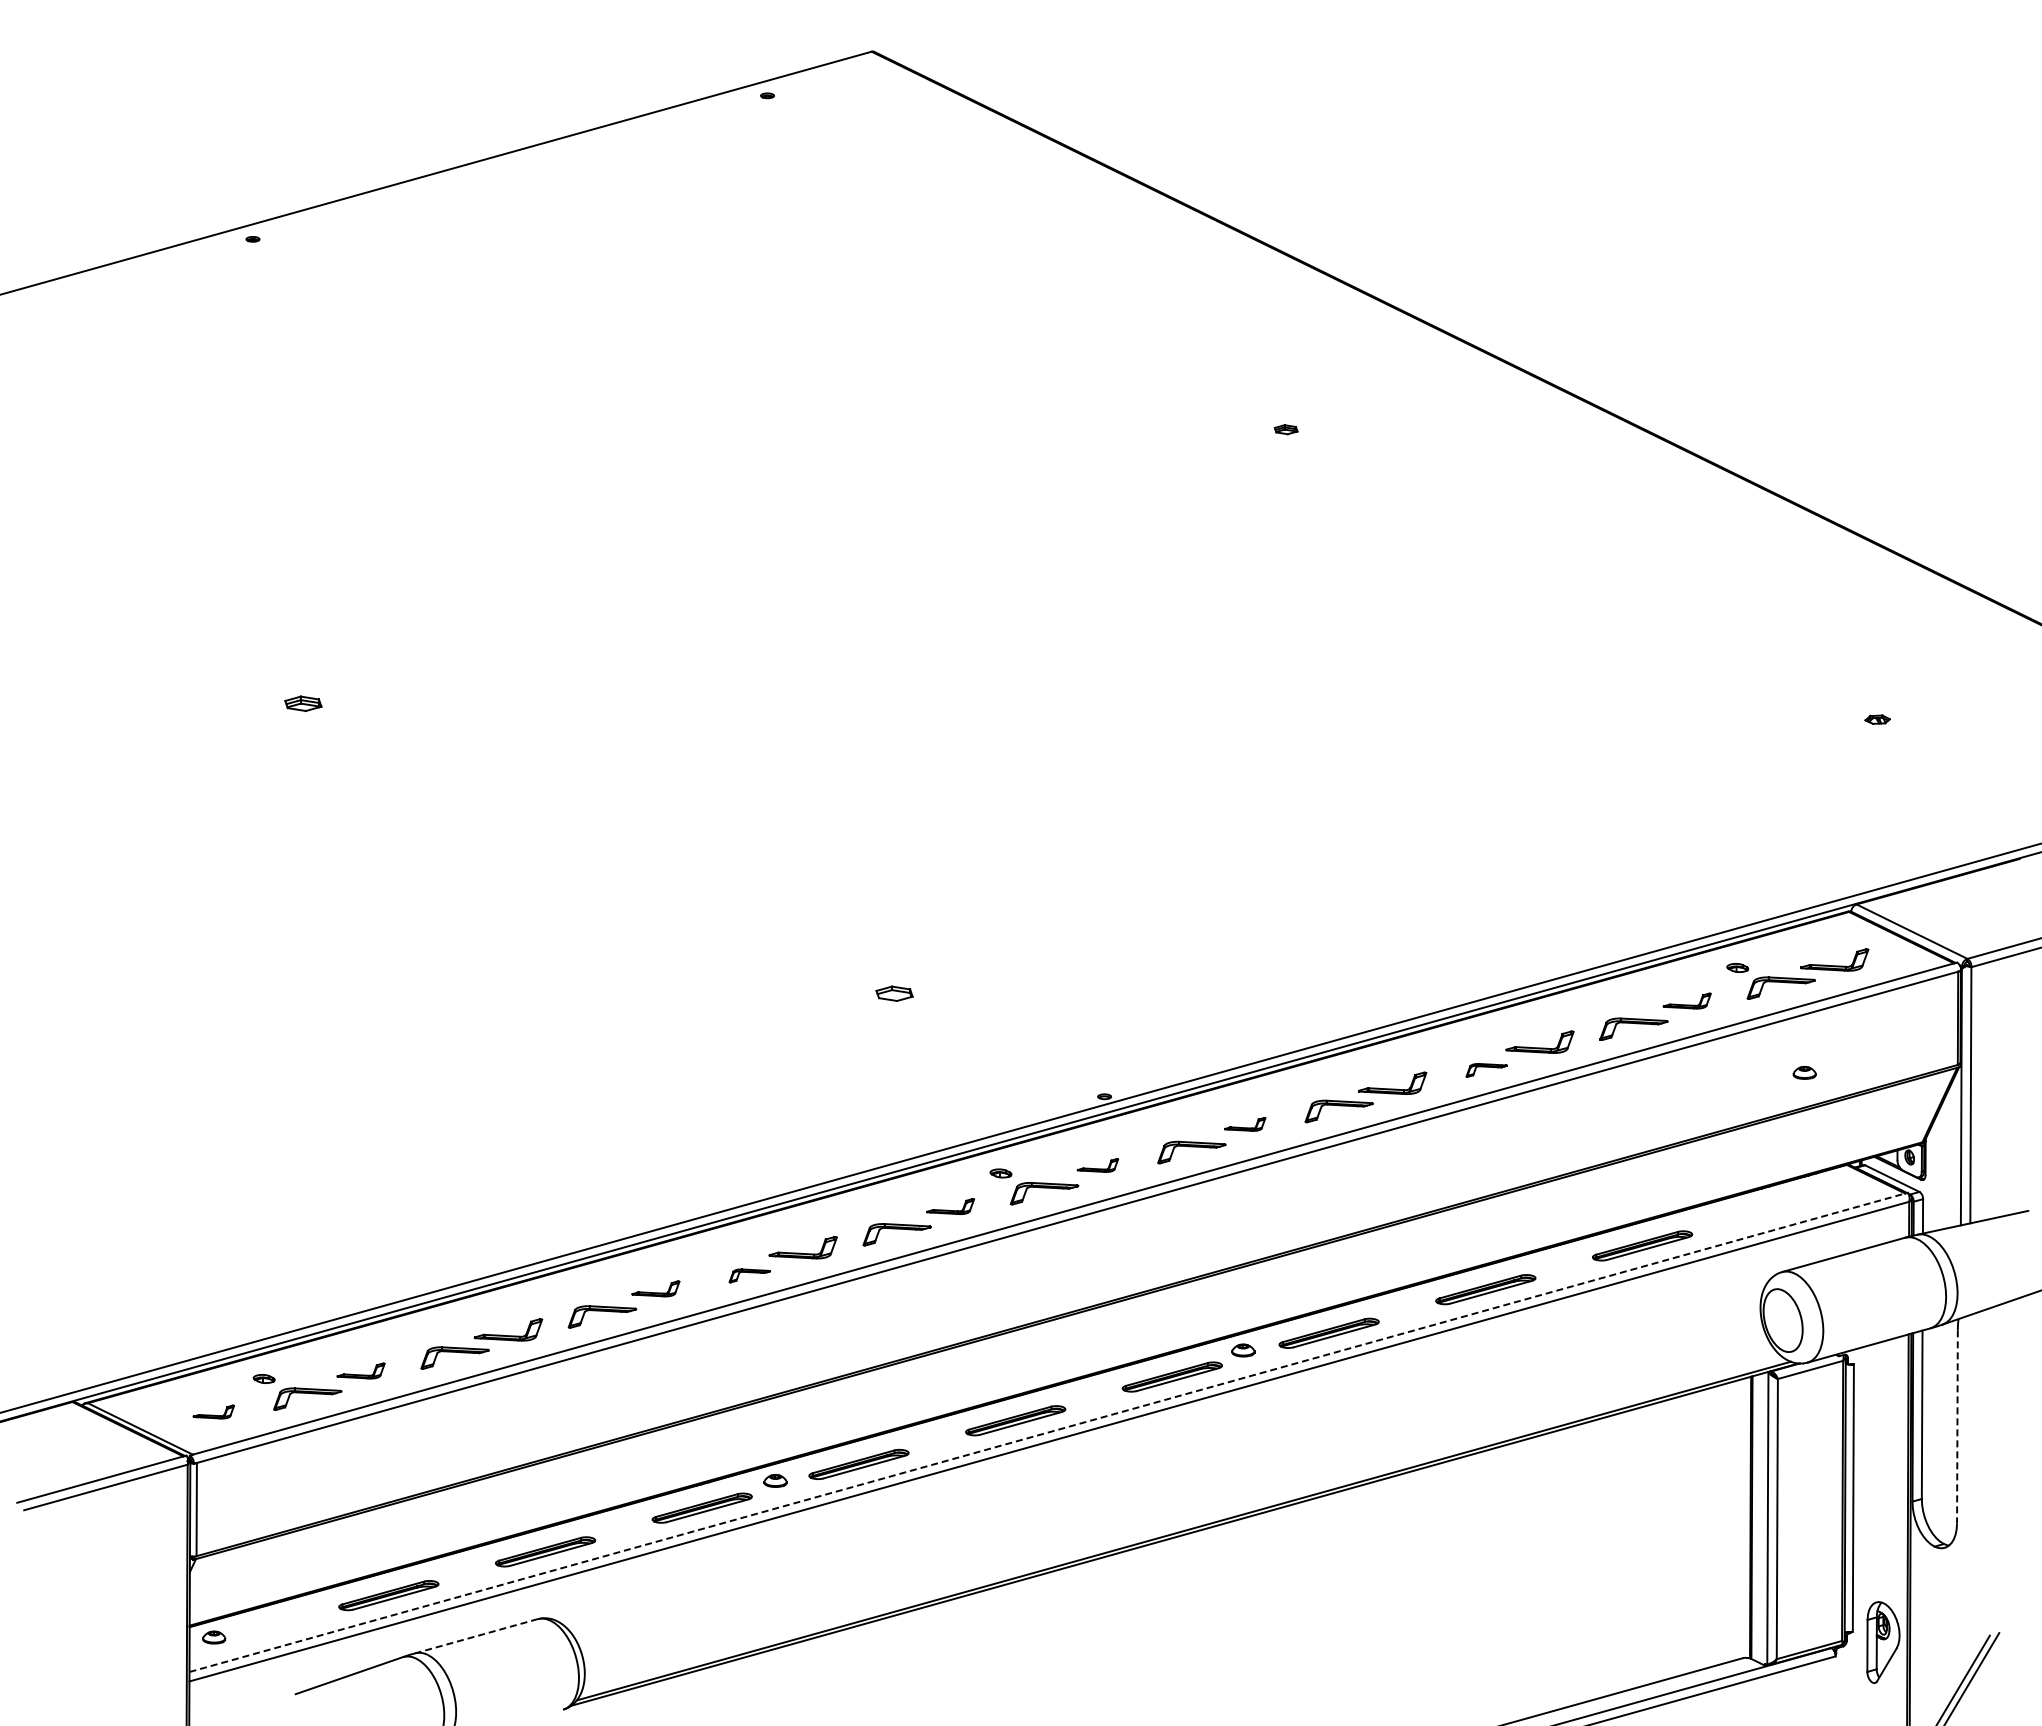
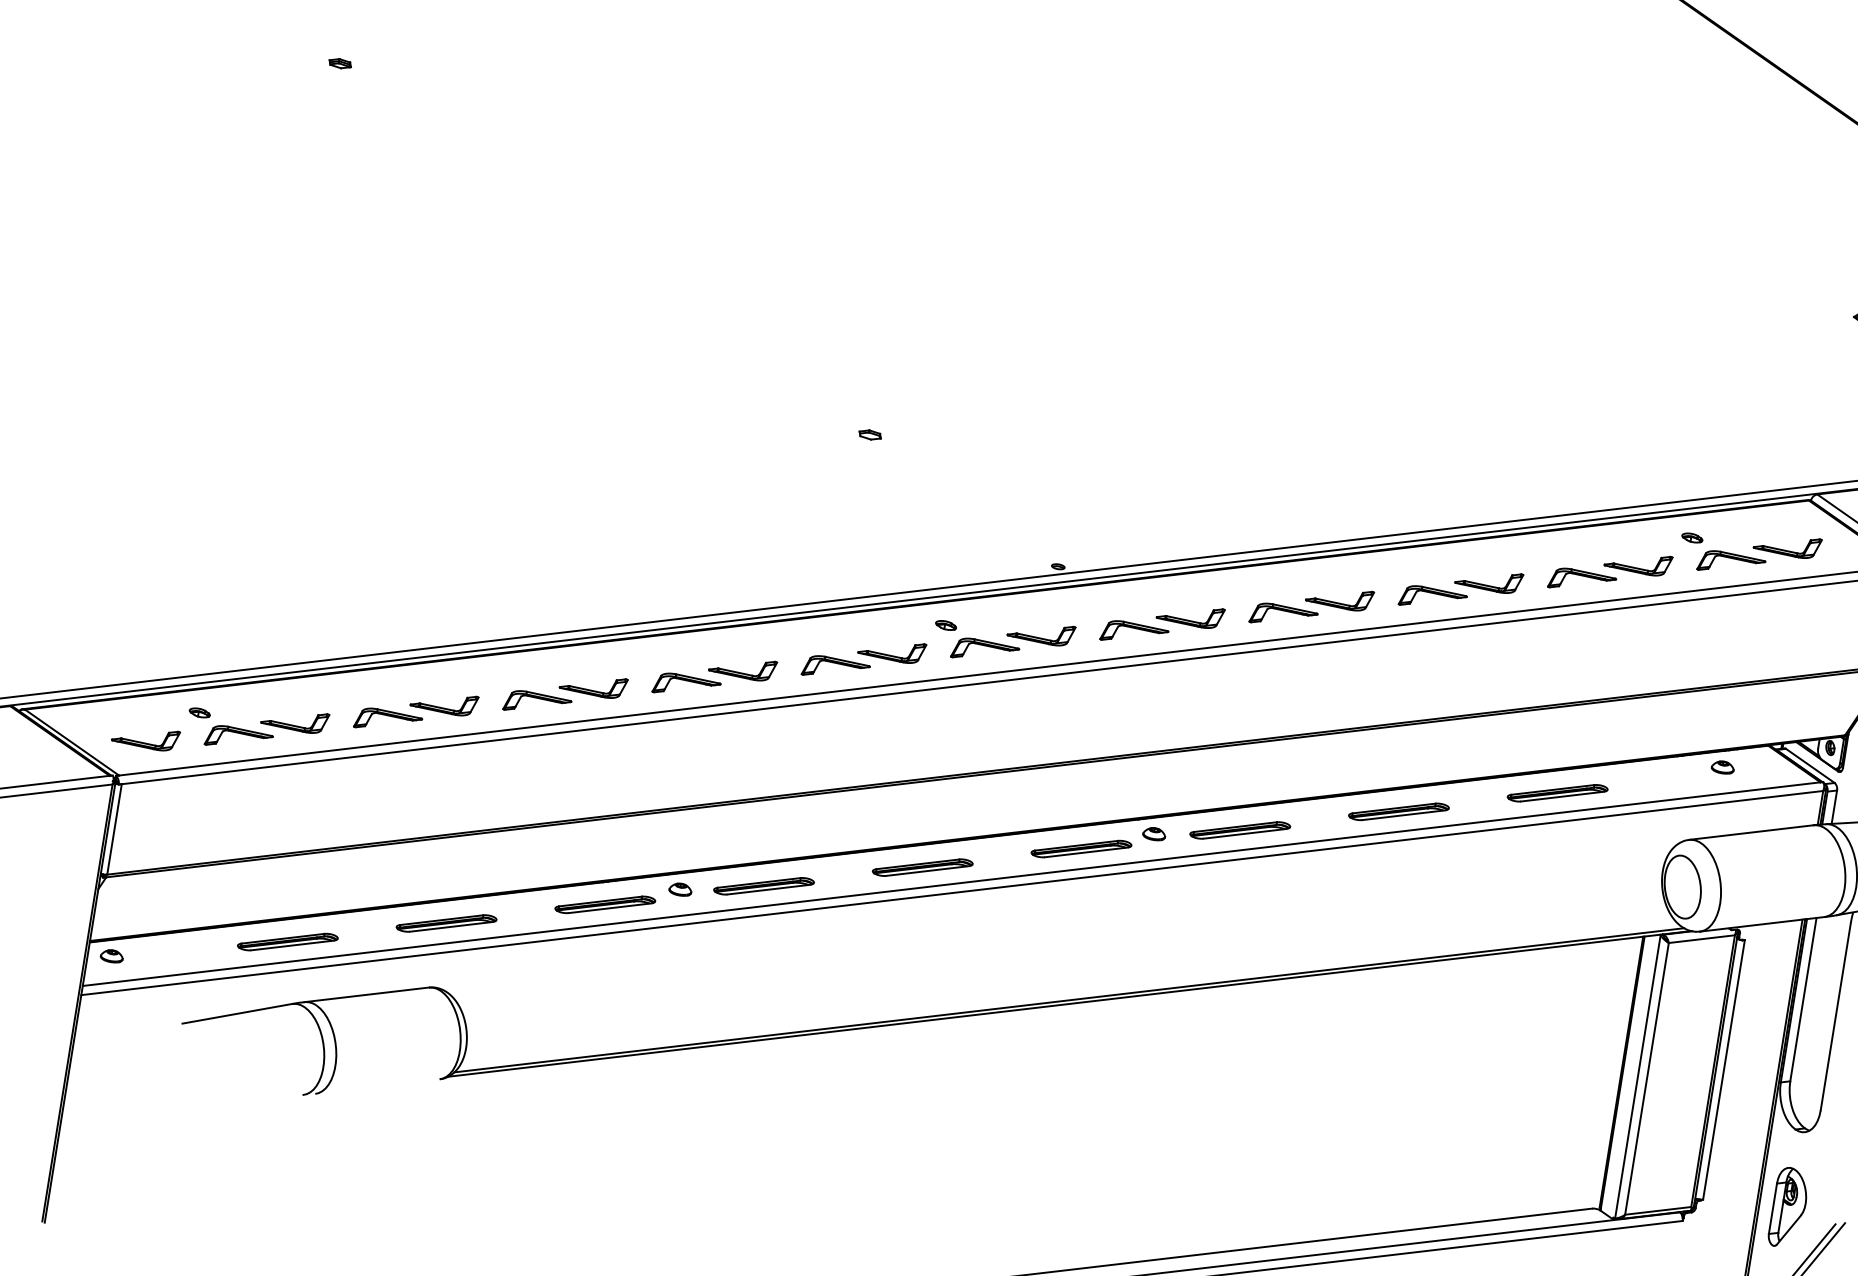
part: (302, 703) -> (339, 63), size x0.62
part: (894, 993) -> (870, 434), size x0.62
part: (1686, 1000) -> (1637, 561), size x1.43
part: (1486, 1070) -> (1432, 599), size x1.67
part: (1804, 1072) -> (1722, 767), moved
part: (1244, 1124) -> (1189, 614), size x1.67
part: (1097, 1165) -> (1040, 632), size x1.67
part: (950, 1206) -> (892, 649), size x1.43
part: (749, 1275) -> (686, 686), size x1.67
part: (655, 1288) -> (593, 684), size x1.43
part: (360, 1370) -> (294, 719), size x1.43
part: (213, 1411) -> (145, 736), size x1.67
line: (1957, 1426) -> (1835, 1016), dashed -> solid
line: (1047, 1432) -> (951, 883), dashed -> solid
line: (476, 1636) -> (366, 995), dashed -> solid
part: (1883, 1642) -> (1789, 1207), moved

